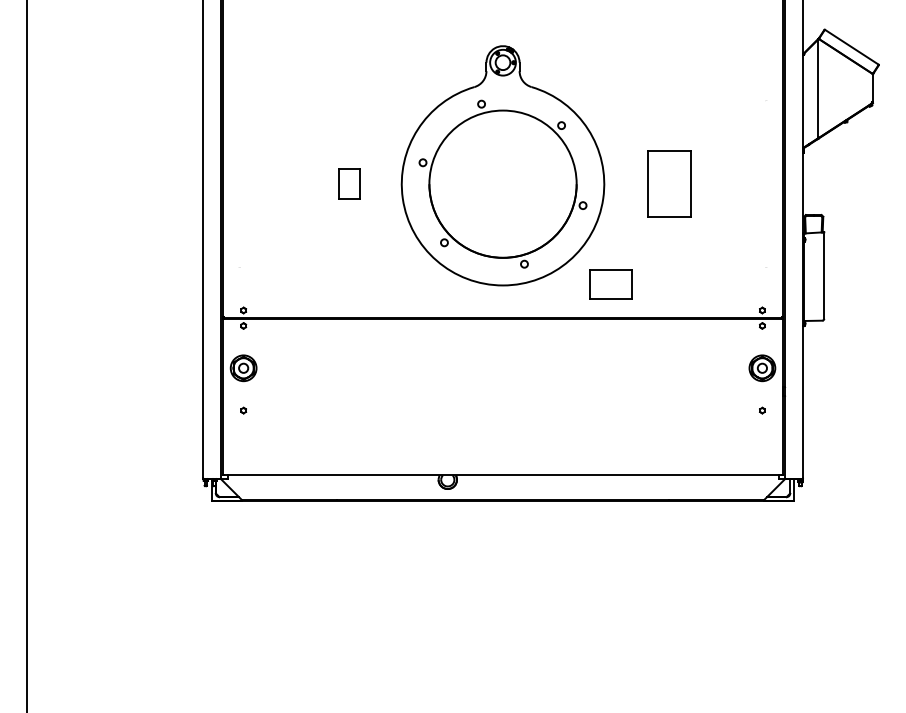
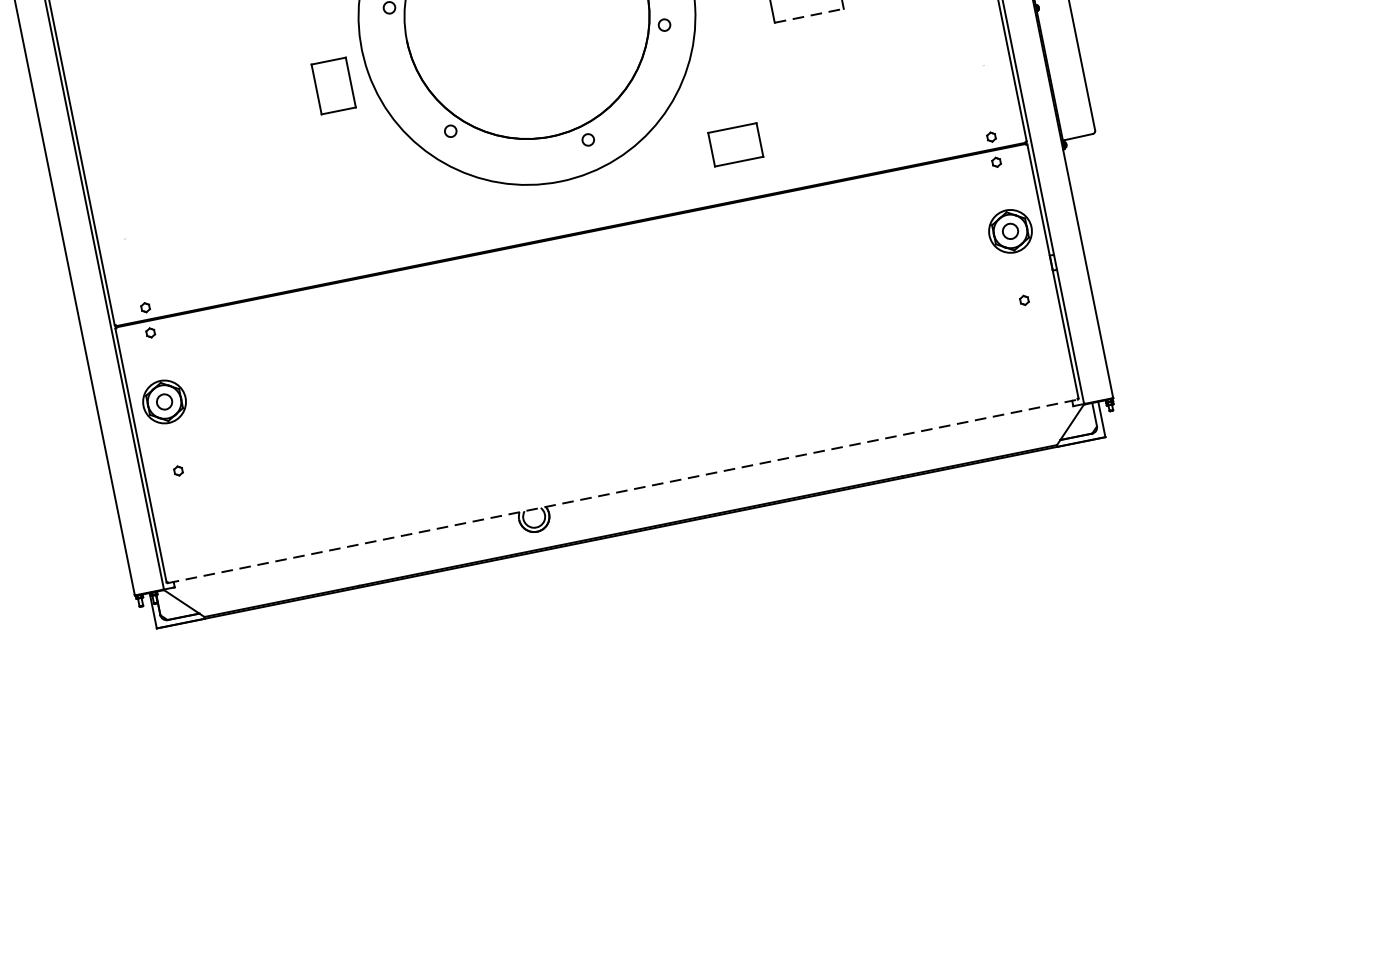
part: (349, 183) -> (332, 84), moved
line: (669, 217) -> (809, 16), solid -> dashed
part: (610, 284) -> (735, 144), size x0.7
line: (503, 475) -> (623, 491), solid -> dashed

